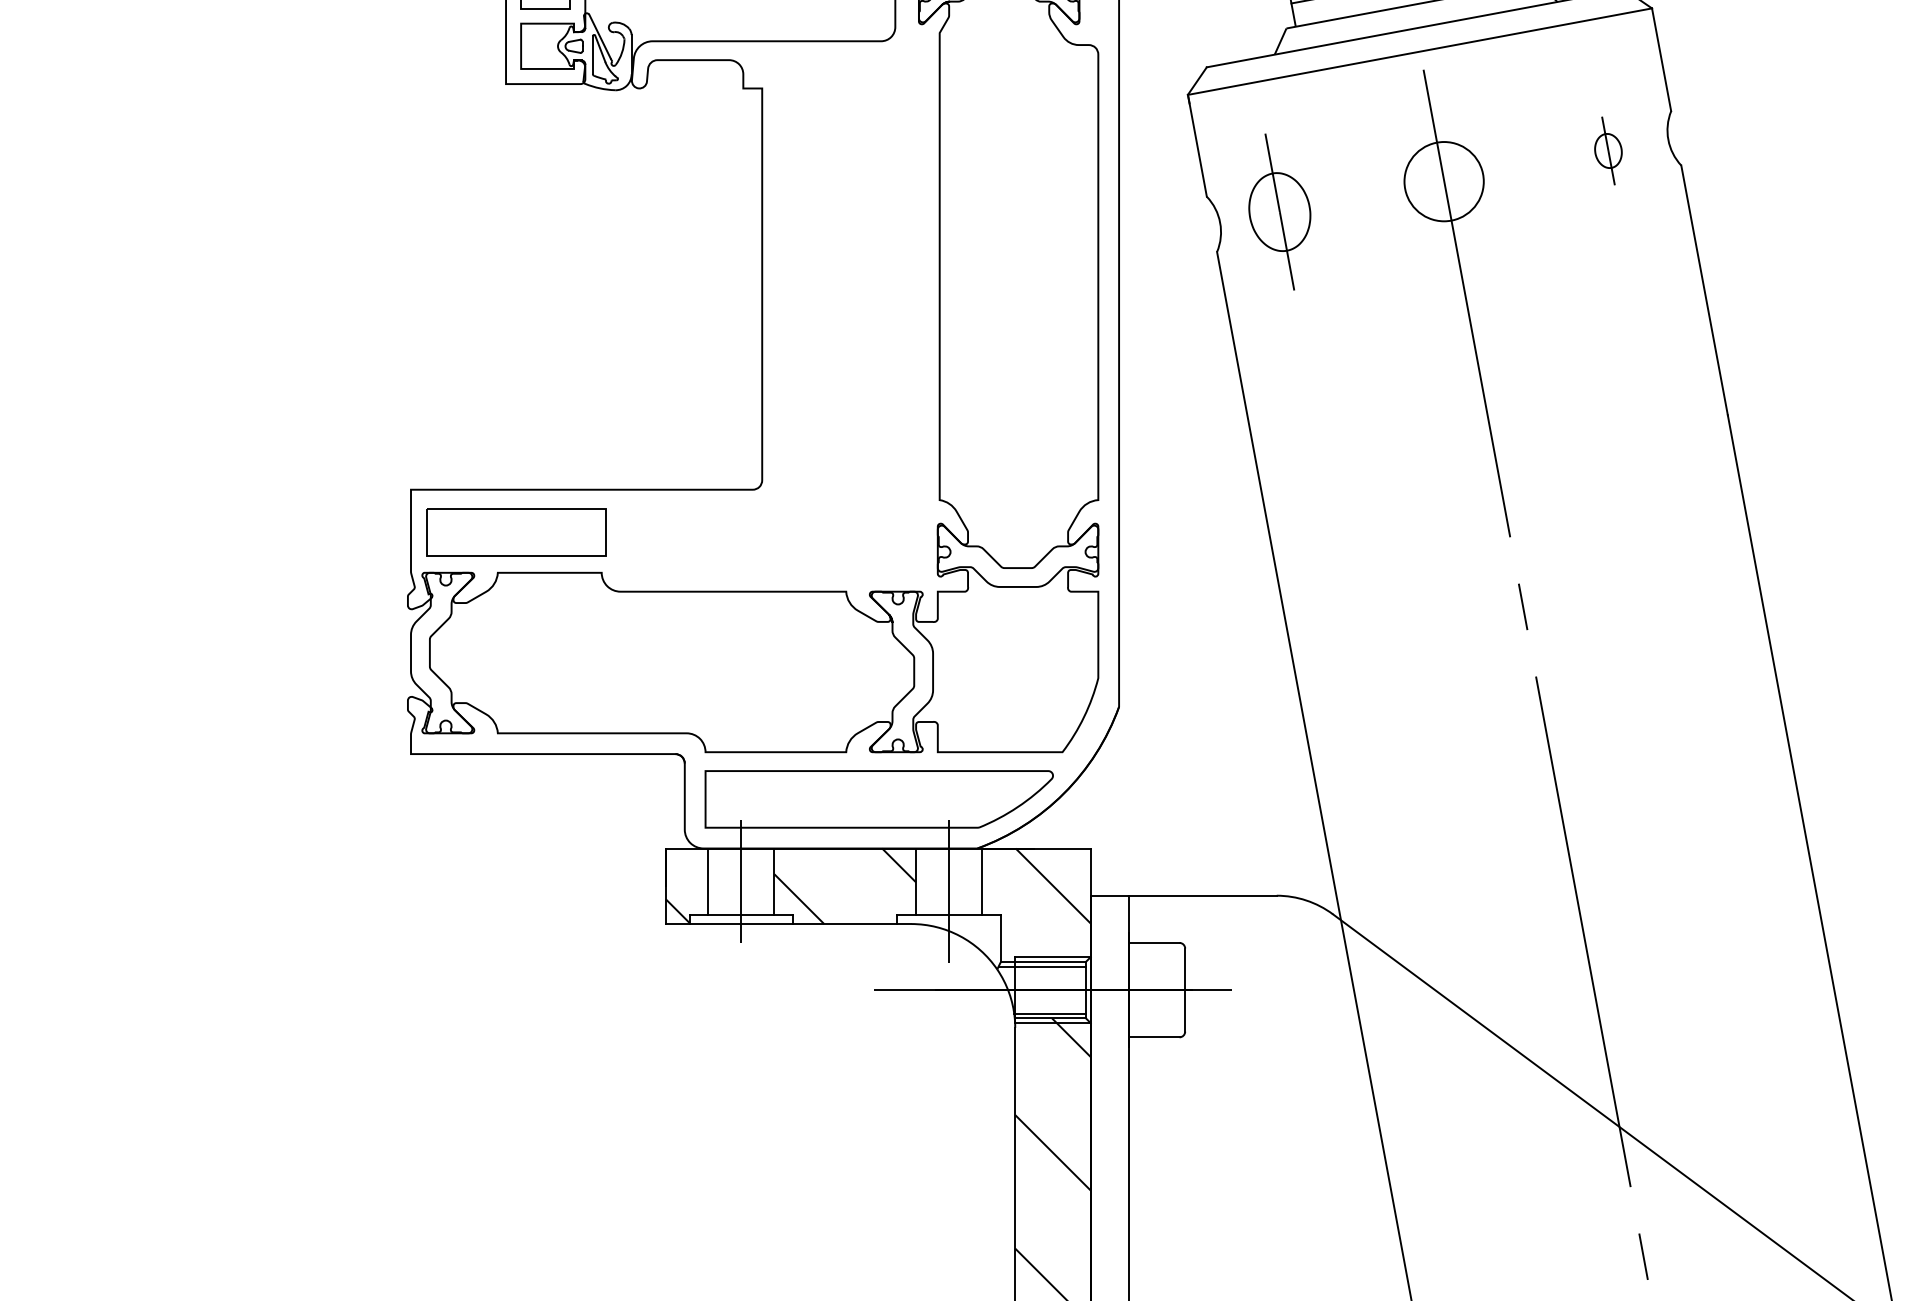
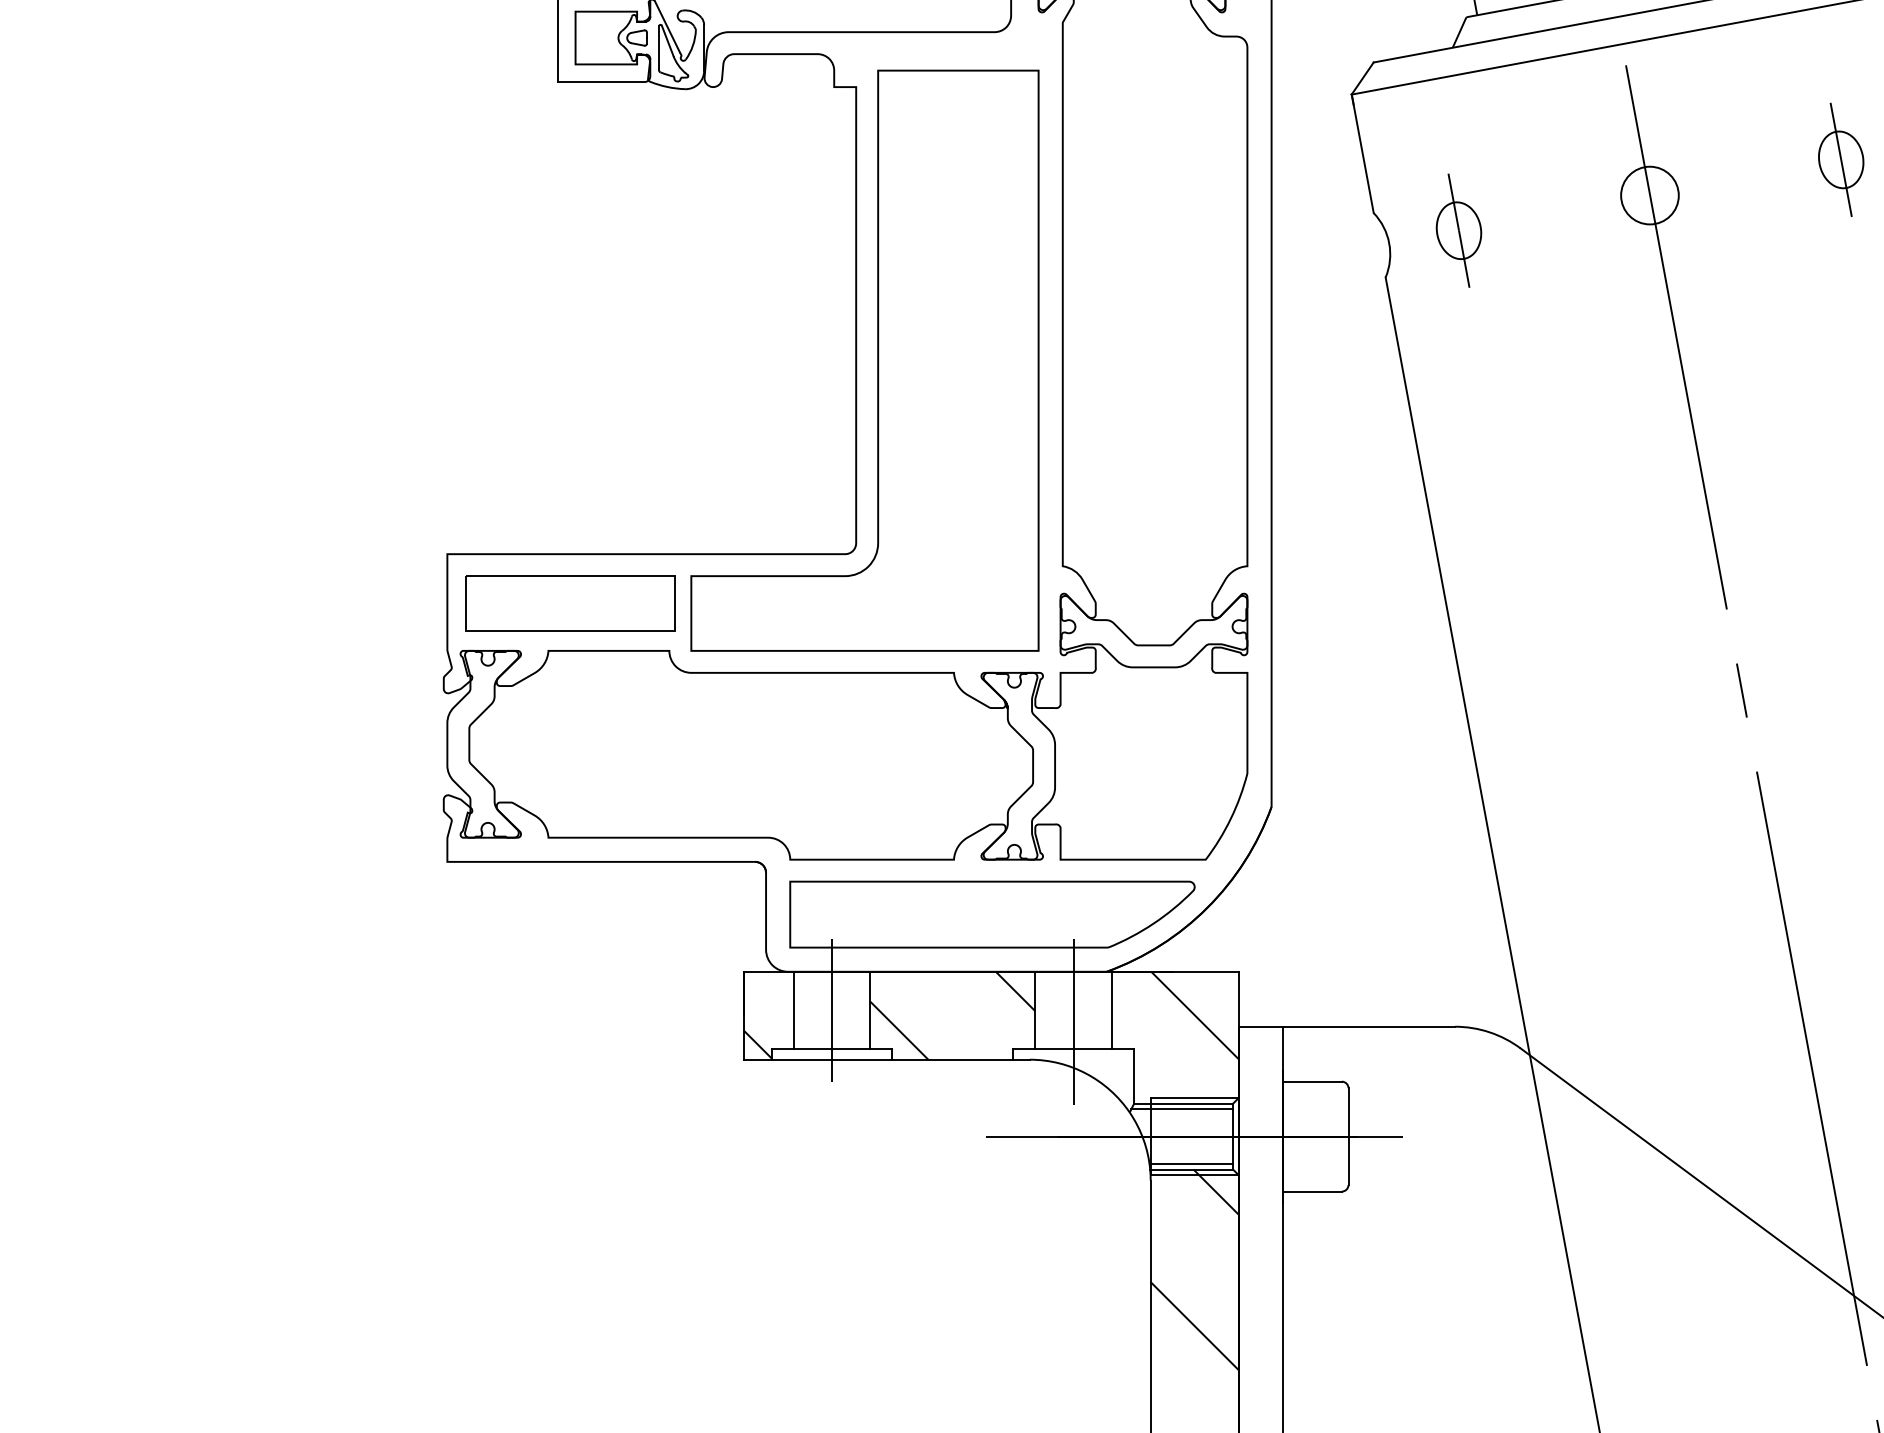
part: (1608, 150) -> (1841, 159), size x1.43
circle: (1443, 181) -> (1649, 195), size x0.62
part: (1280, 211) -> (1459, 230), size x0.62
part: (780, 323) -> (877, 360), added

